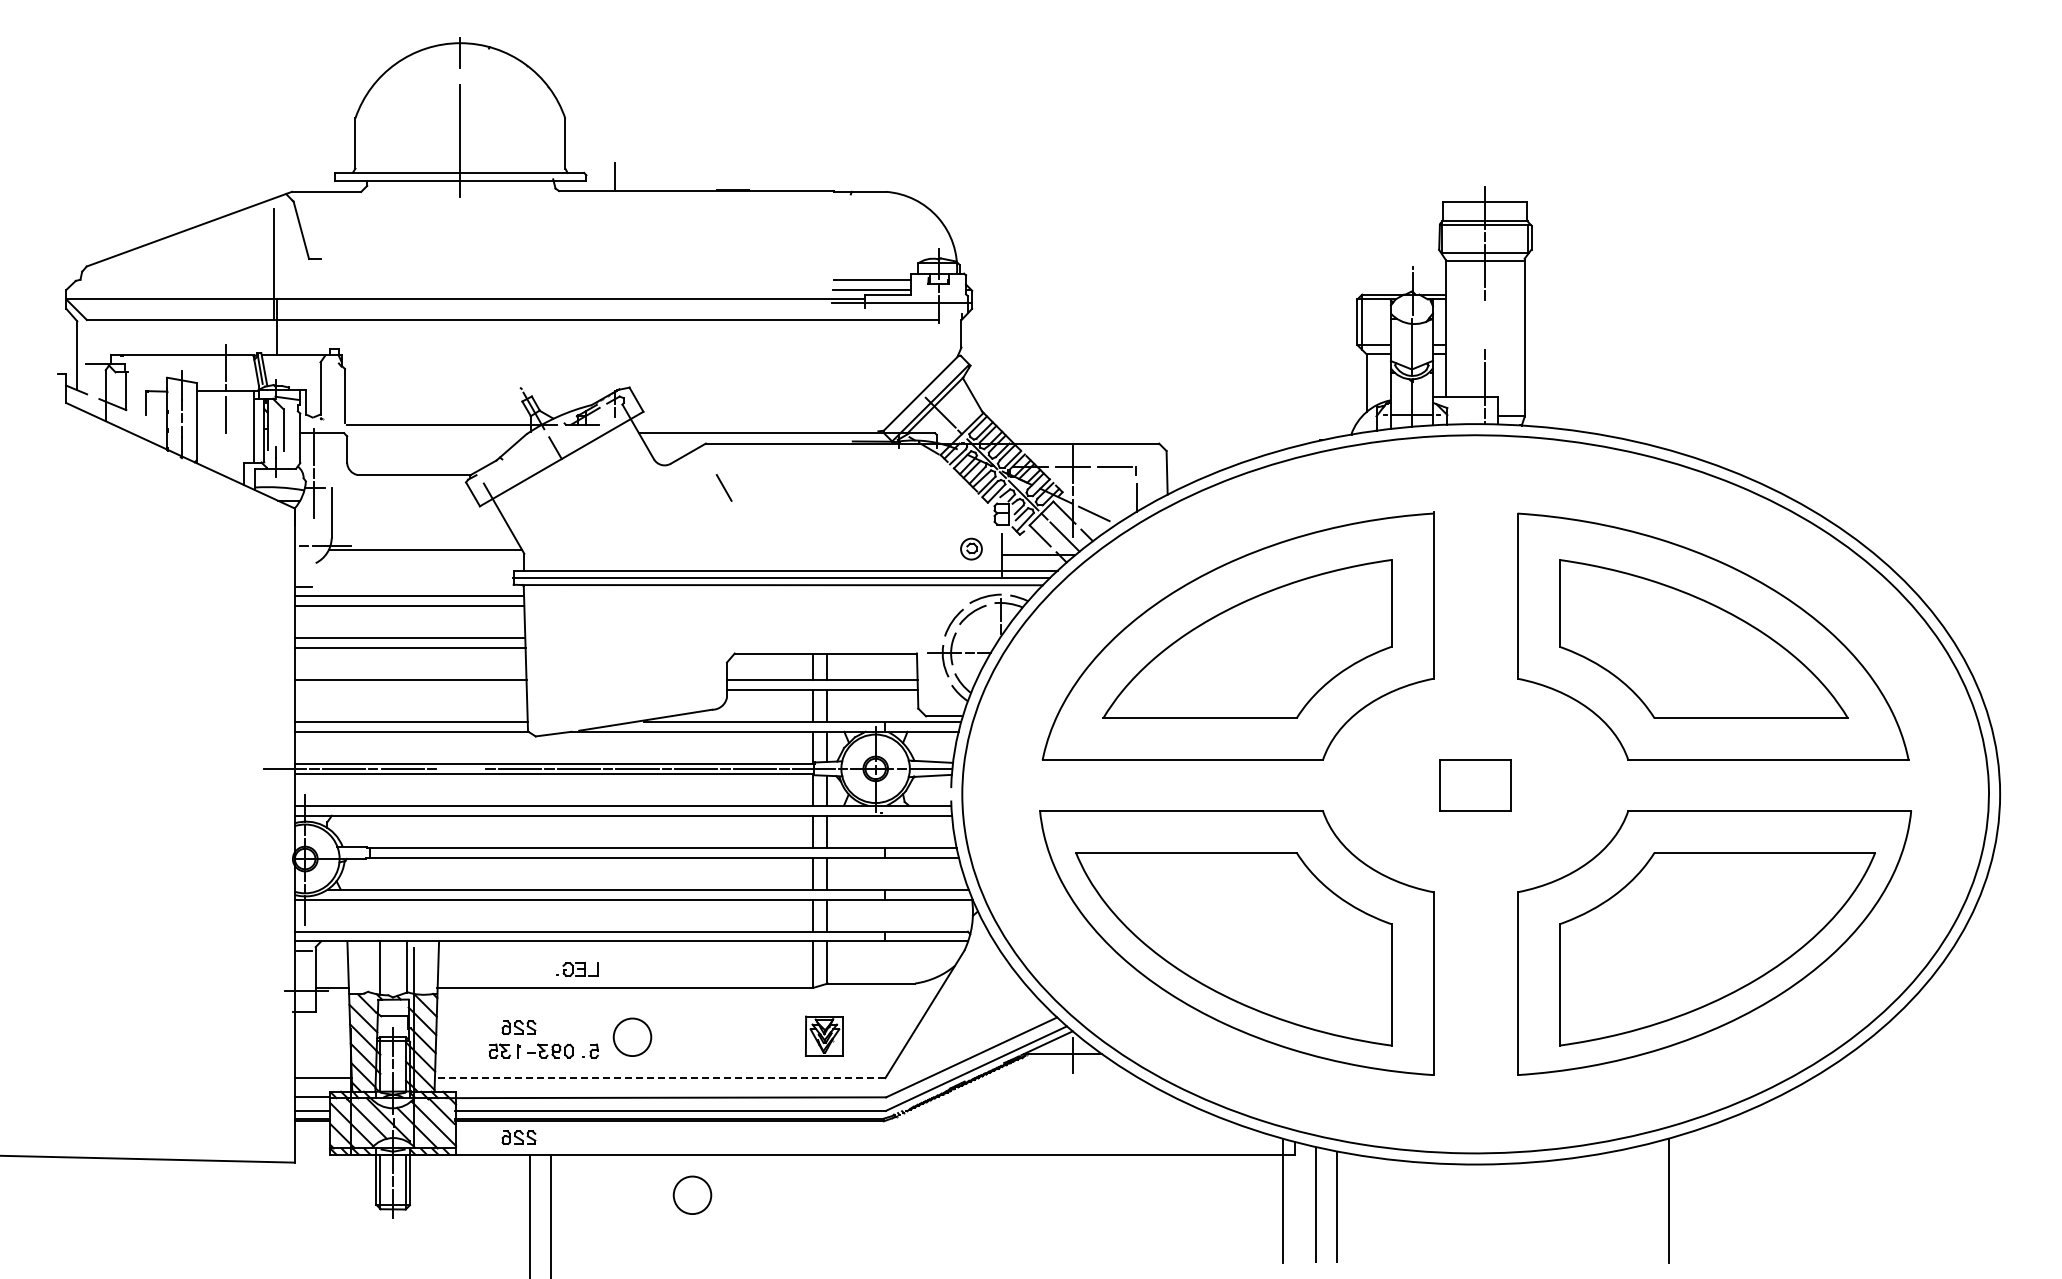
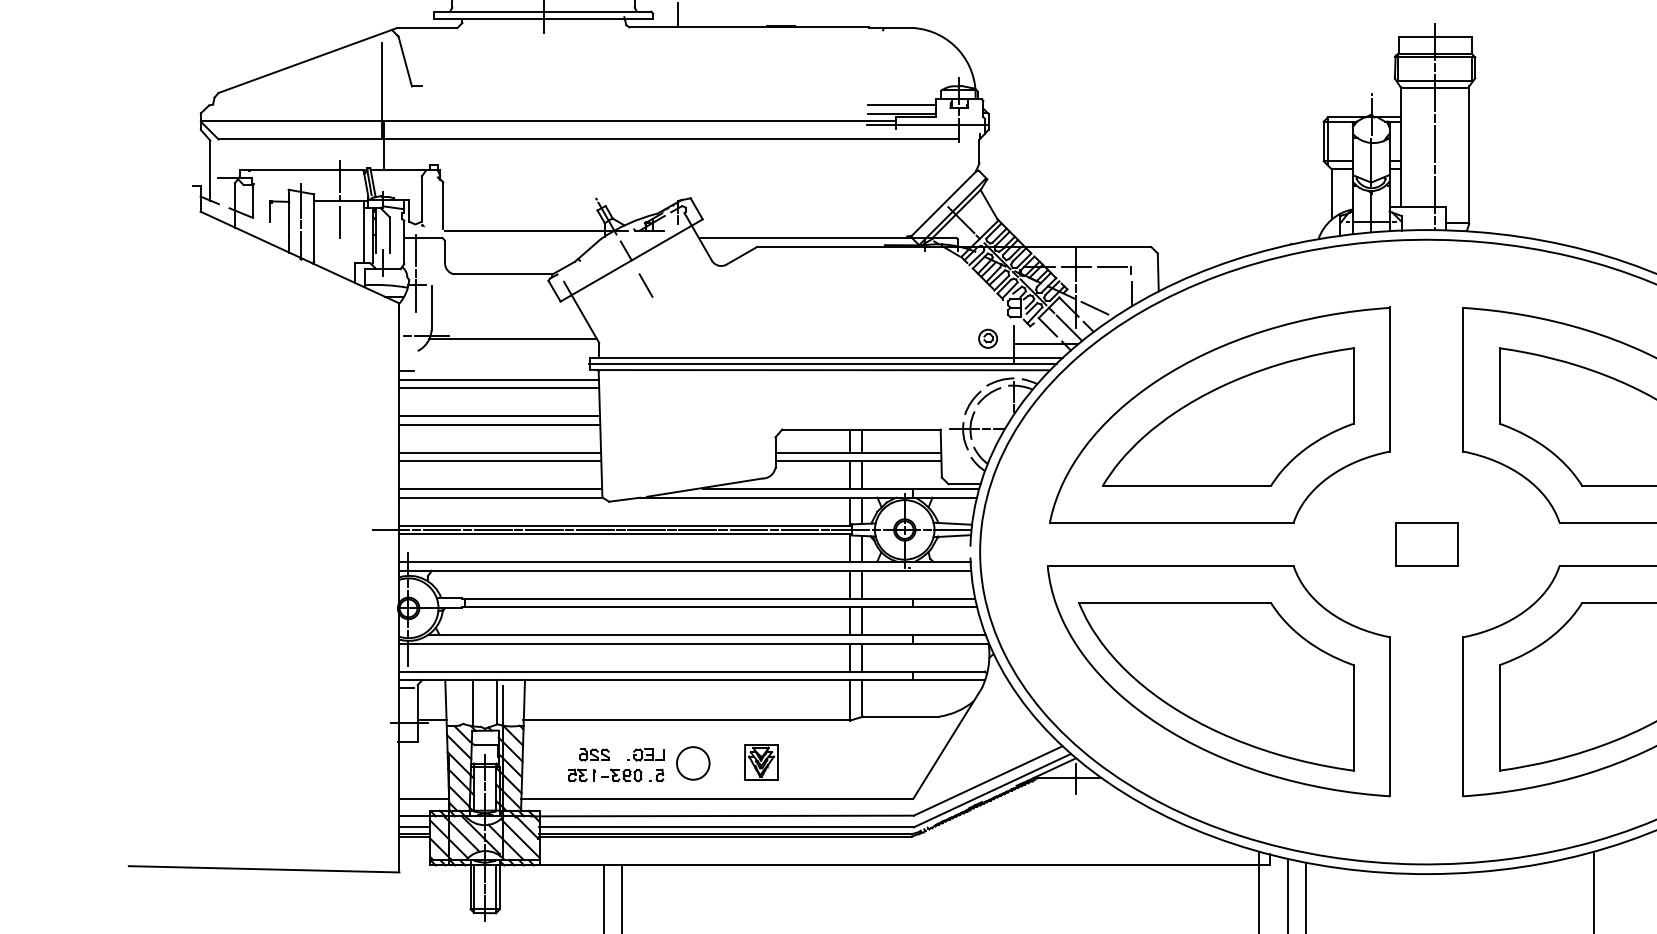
line: (1485, 325) -> (1435, 144), added
line: (723, 487) -> (645, 285), moved
line: (410, 690) -> (500, 461), added
line: (461, 768) -> (544, 529), added
part: (577, 969) -> (646, 754), moved
part: (824, 1035) -> (761, 761), moved
line: (659, 1078) -> (716, 799), dashed -> solid
part: (518, 1137) -> (594, 850), removed
circle: (692, 1194) -> (745, 900), removed

